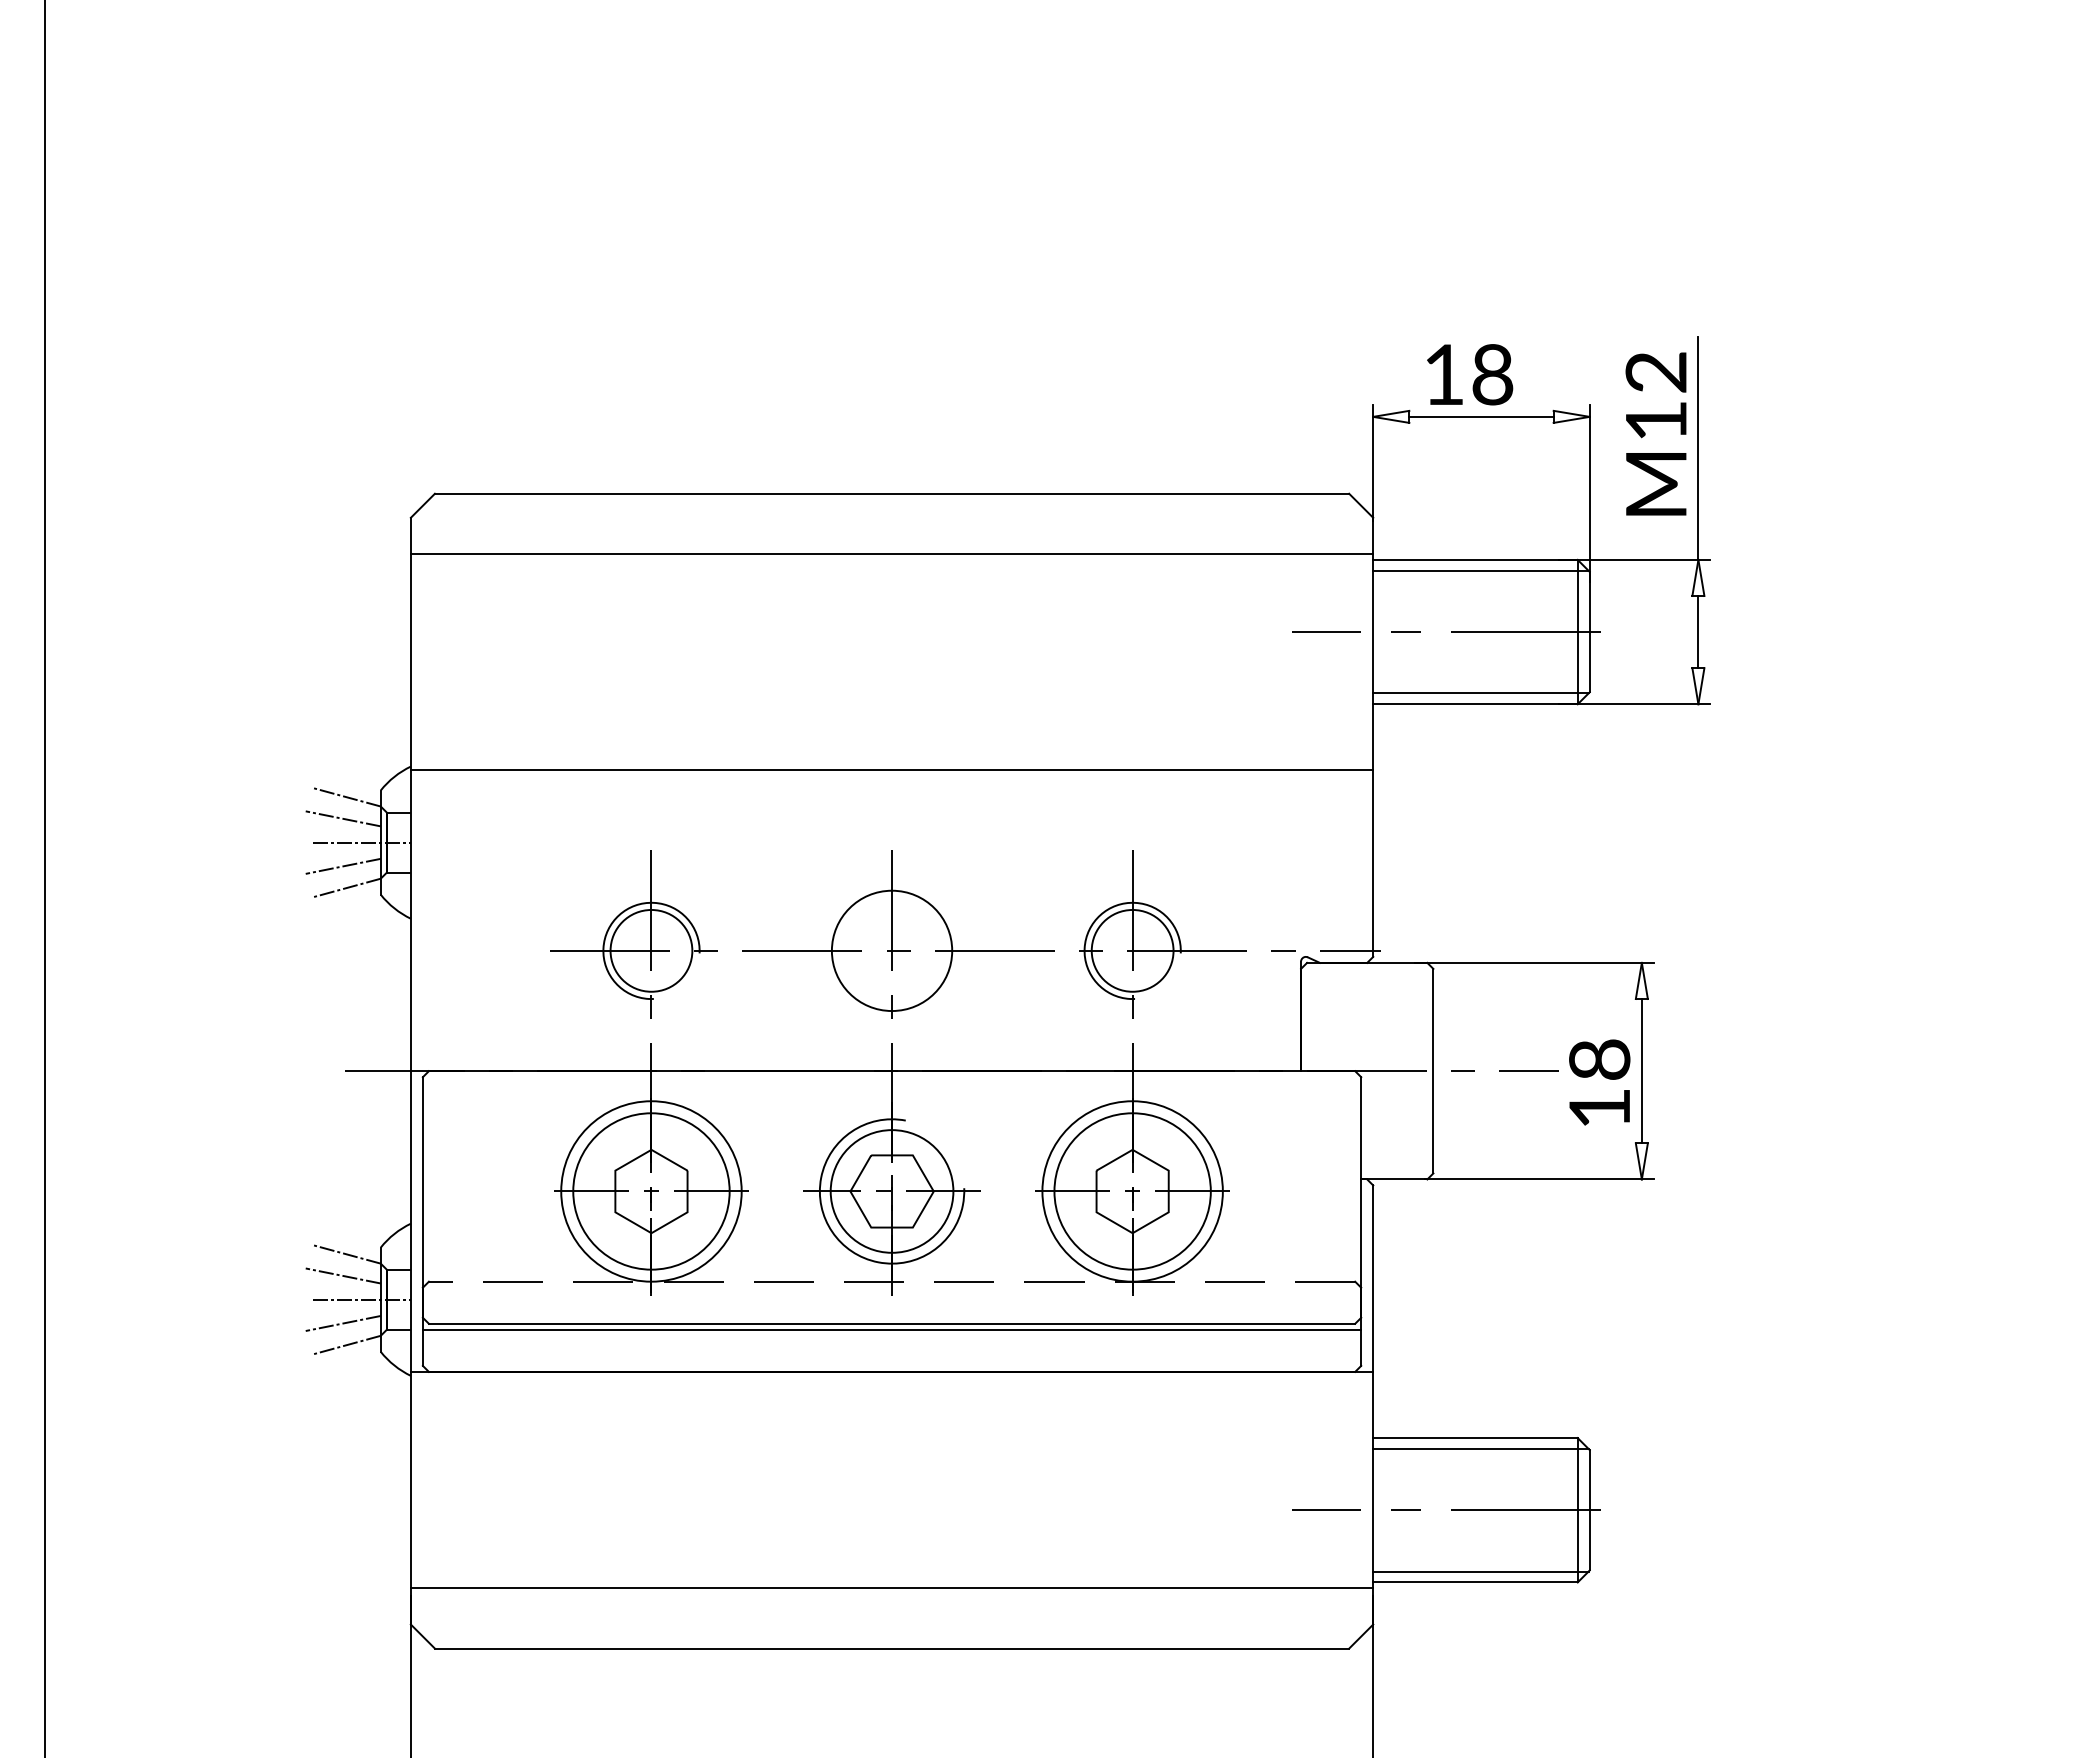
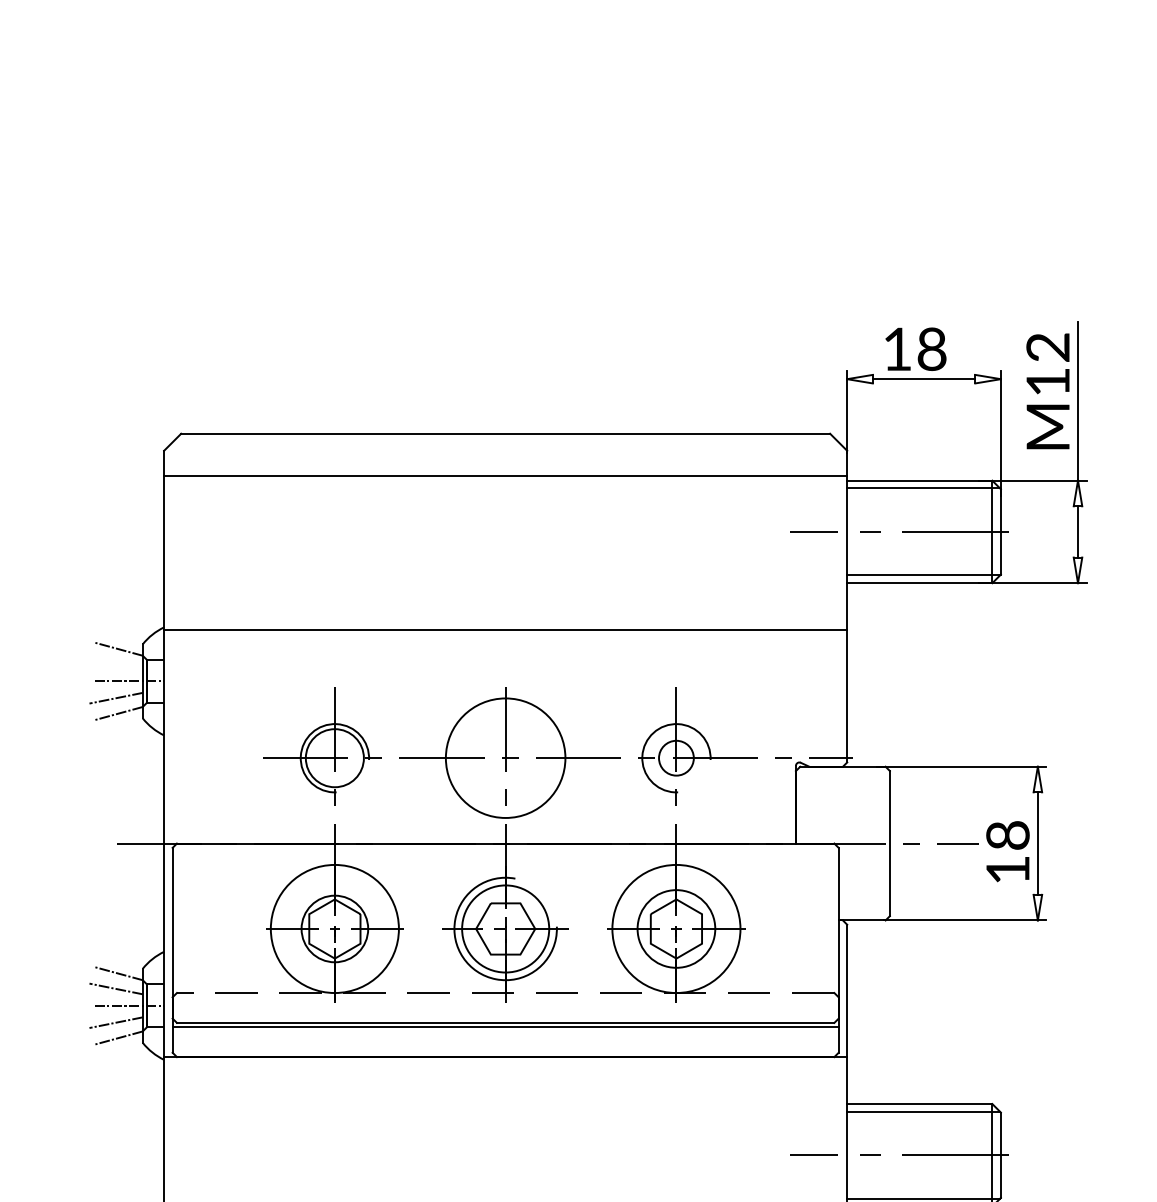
line: (342, 818) -> (115, 664), removed
circle: (891, 950) -> (505, 757), size x1.4
circle: (1132, 950) -> (676, 757), size x0.6
circle: (651, 1191) -> (334, 929), size x0.6
circle: (1132, 1191) -> (676, 929), size x0.7

